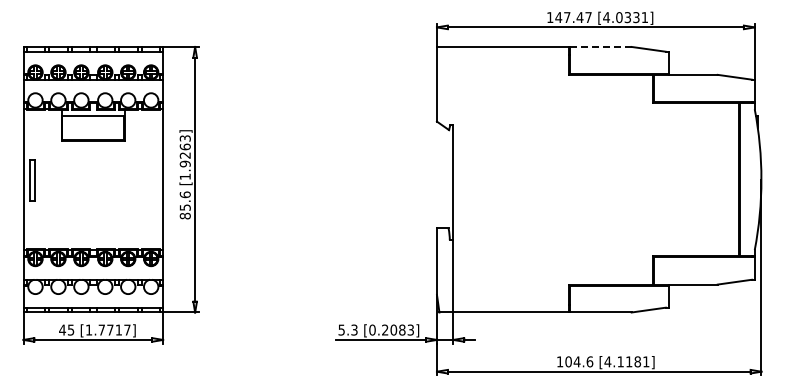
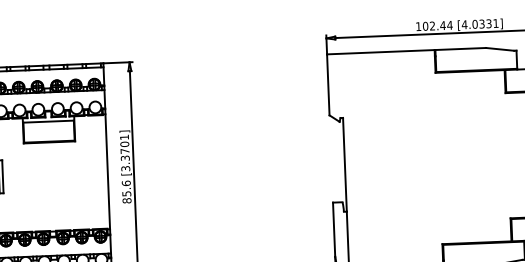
text: (573, 17) -> (437, 25), 147.47 -> 102.44
line: (601, 46) -> (461, 48), dashed -> solid
text: (184, 157) -> (124, 152), [1.9263] -> [3.3701]

